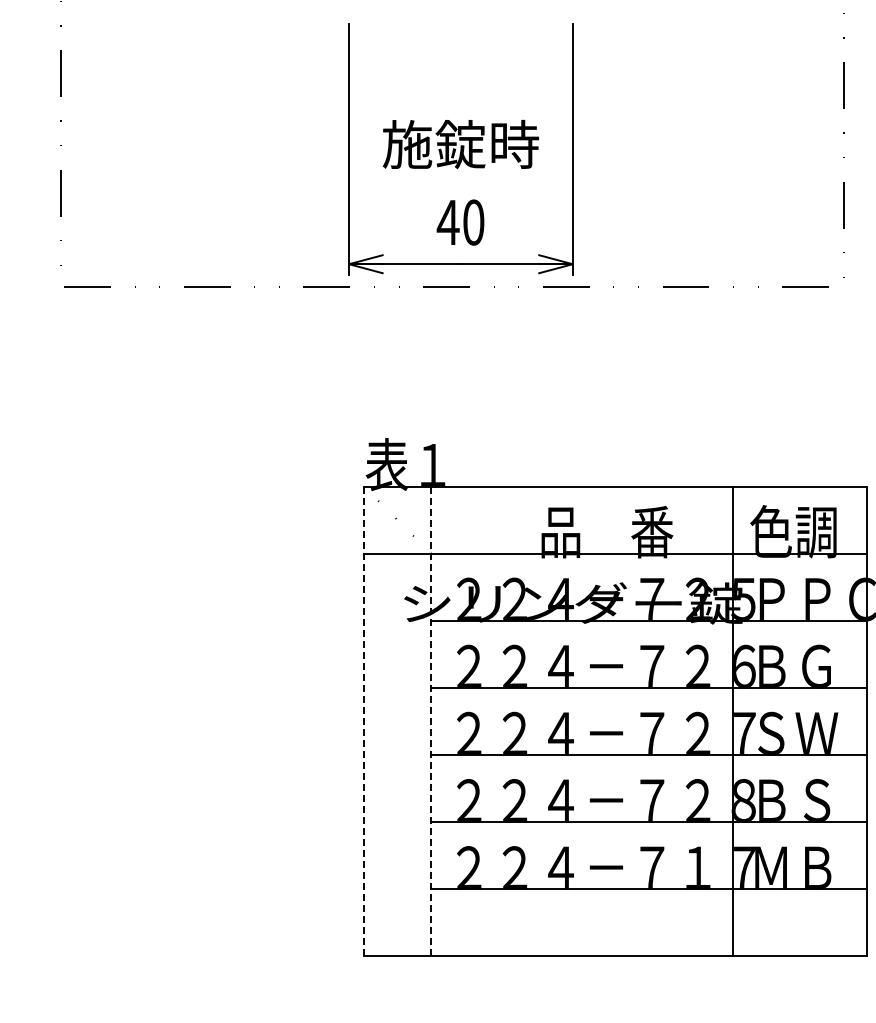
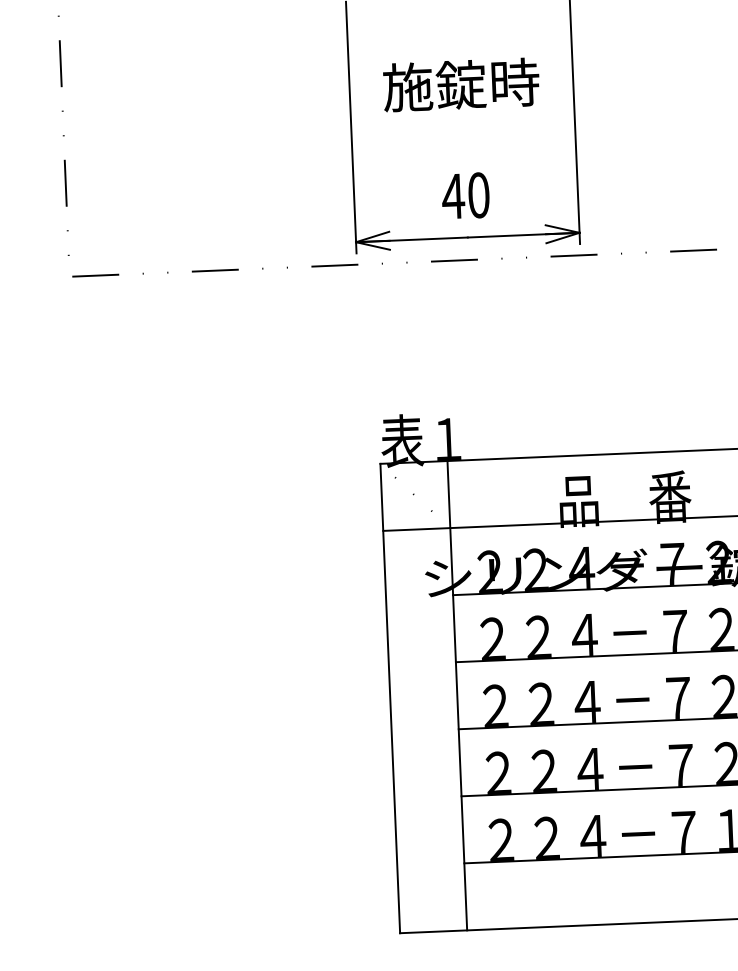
text: (460, 144) -> (460, 84), moved
line: (364, 721) -> (390, 698), dashed -> solid
line: (431, 721) -> (457, 695), dashed -> solid

